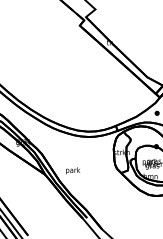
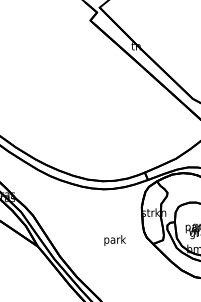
text: (73, 170) -> (115, 240), moved

